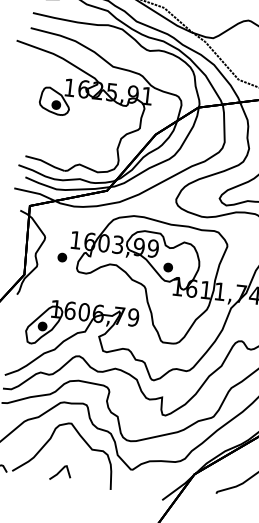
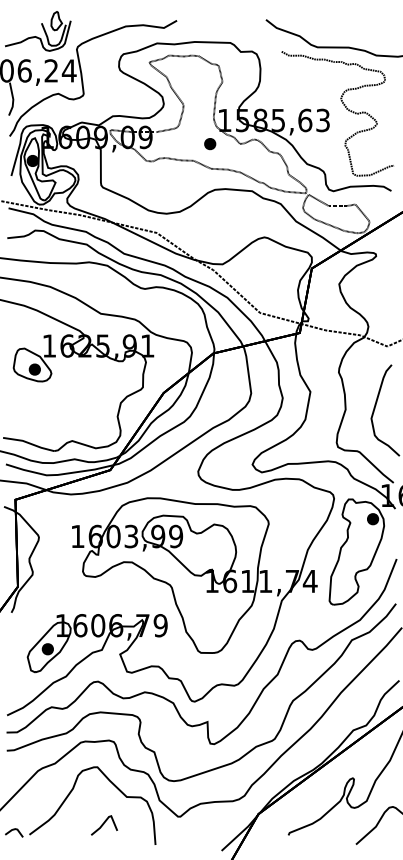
part: (62, 257) -> (63, 560), removed
part: (168, 267) -> (197, 558), removed
line: (60, 472) -> (104, 824), moved

